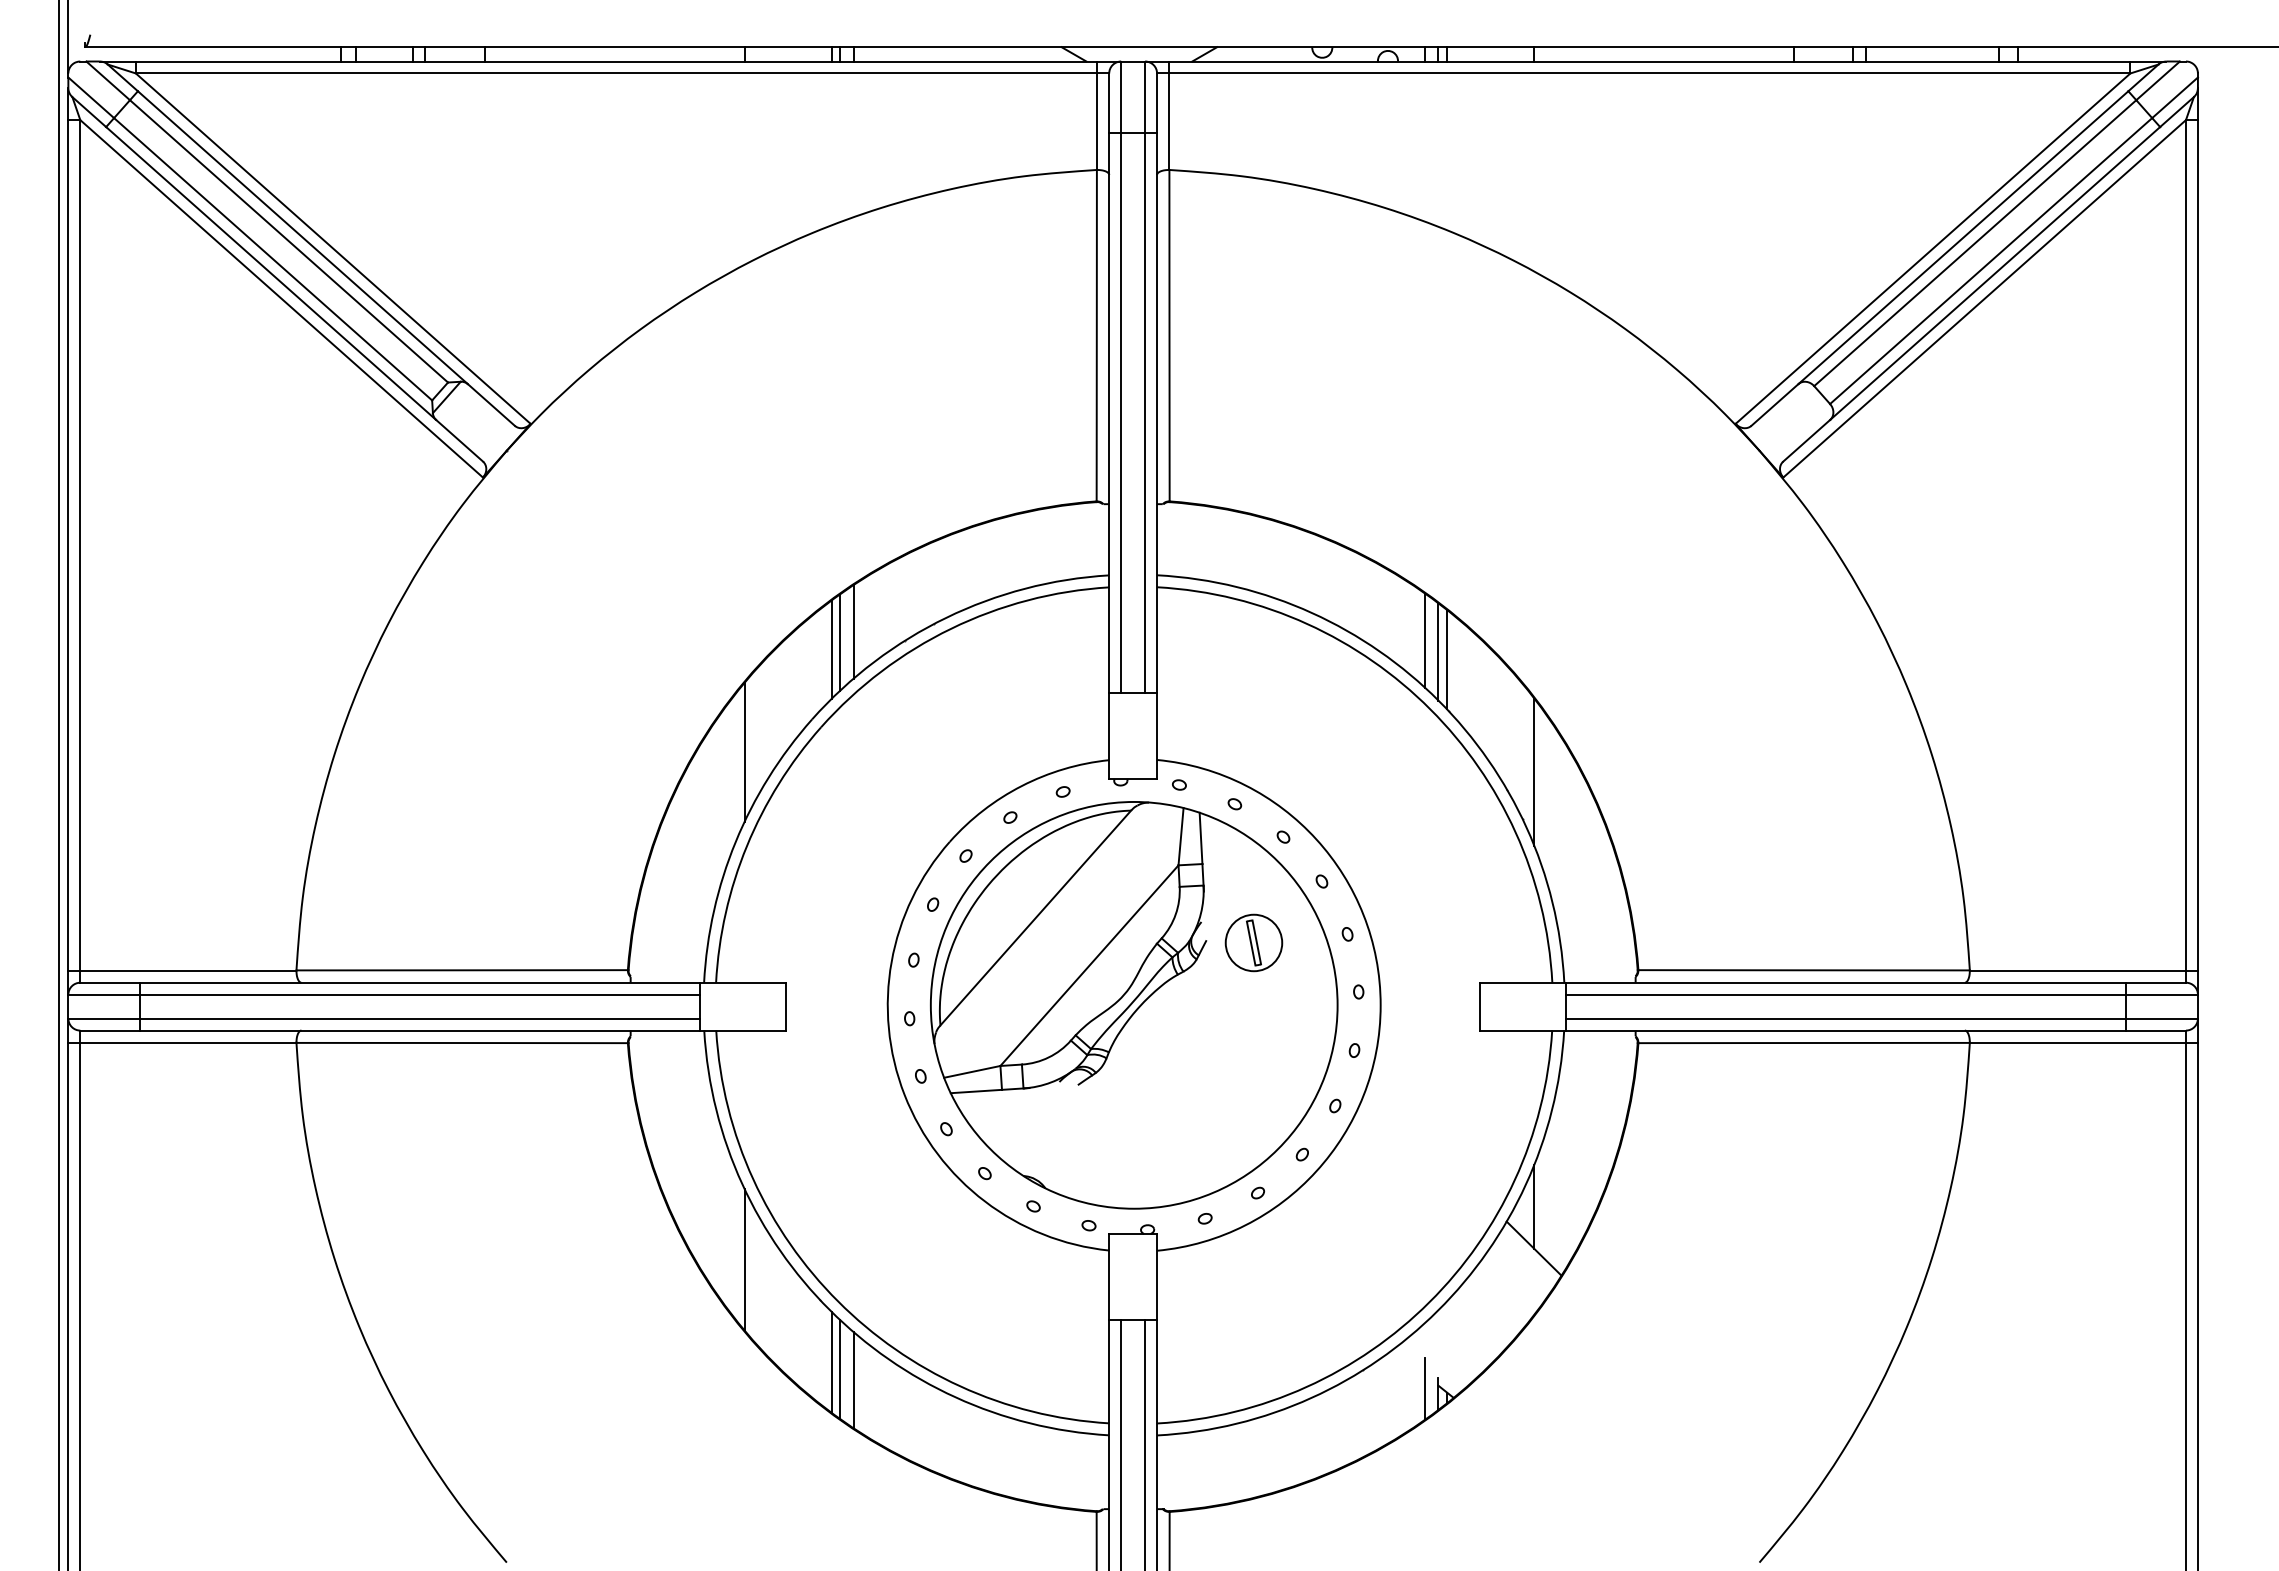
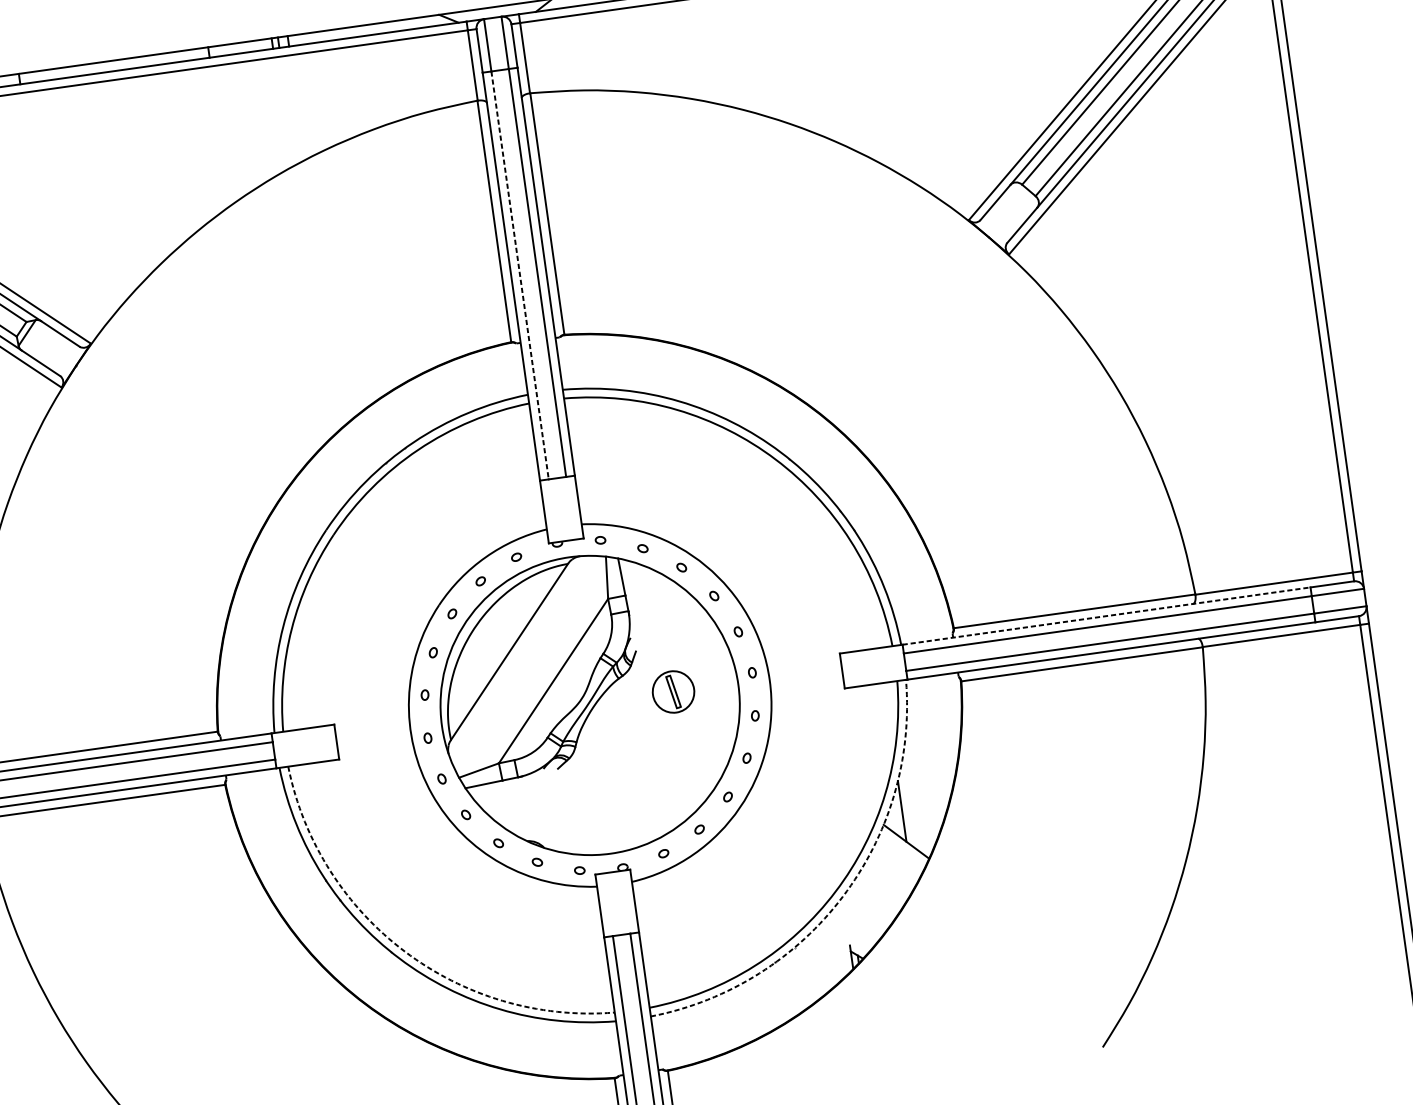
line: (1121, 413) -> (520, 275), solid -> dashed
line: (853, 631) -> (347, 461), removed
line: (1425, 640) -> (765, 409), removed
line: (840, 642) -> (339, 471), removed
line: (831, 649) -> (333, 477), removed
line: (1438, 651) -> (775, 416), removed
line: (1447, 659) -> (783, 421), removed
line: (744, 751) -> (280, 560), removed
line: (1534, 771) -> (857, 494), removed
part: (1253, 942) -> (673, 691), moved
line: (1846, 982) -> (1106, 615), solid -> dashed
line: (744, 1259) -> (332, 930), removed
arc: (838, 1301) -> (405, 951), solid -> dashed
arc: (1437, 1310) -> (842, 896), solid -> dashed
line: (831, 1361) -> (406, 995), removed
line: (840, 1369) -> (413, 1000), removed
line: (853, 1380) -> (424, 1007), removed
line: (1425, 1388) -> (841, 954), removed

